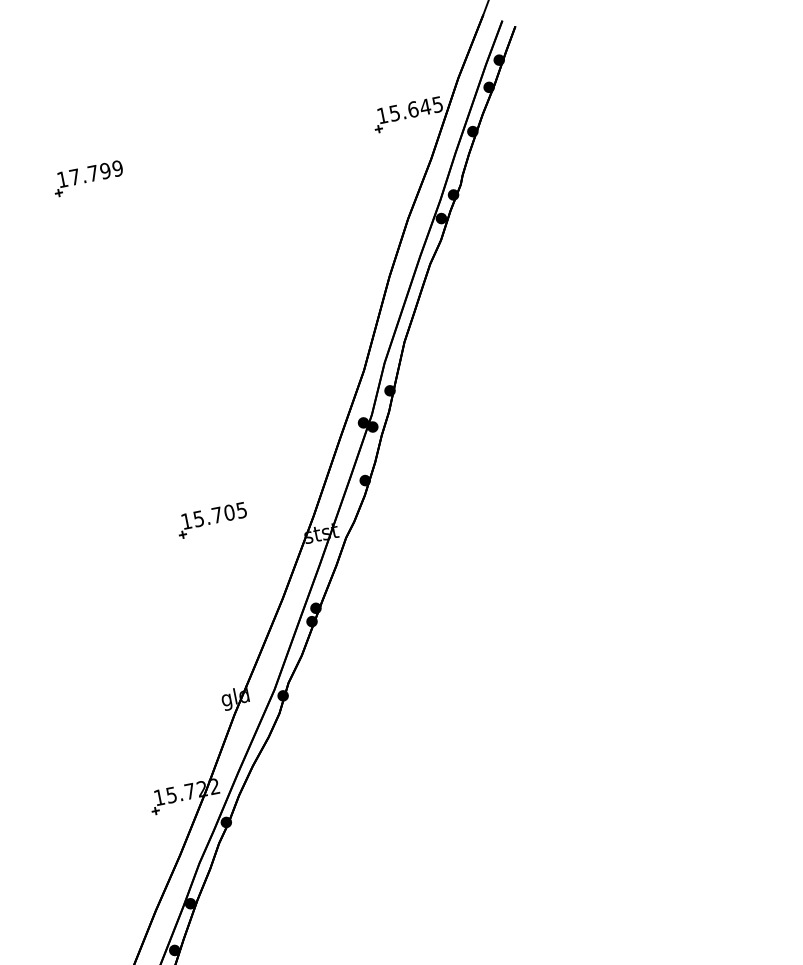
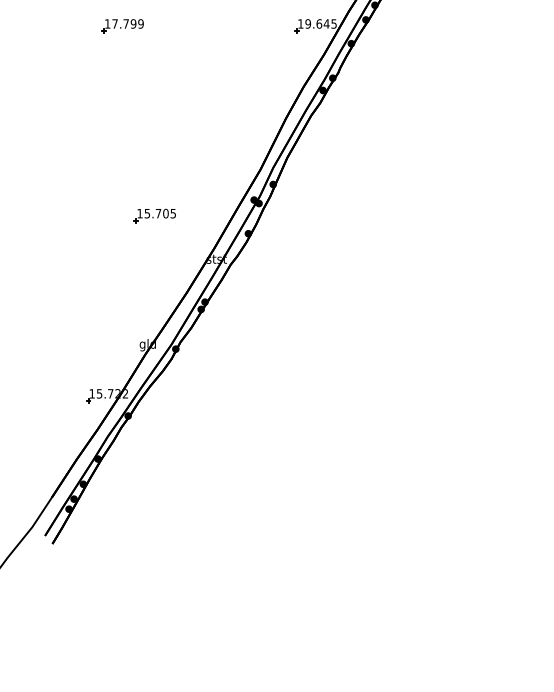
text: (395, 112) -> (308, 23), 15.645 -> 19.645
part: (211, 519) -> (154, 215), moved

